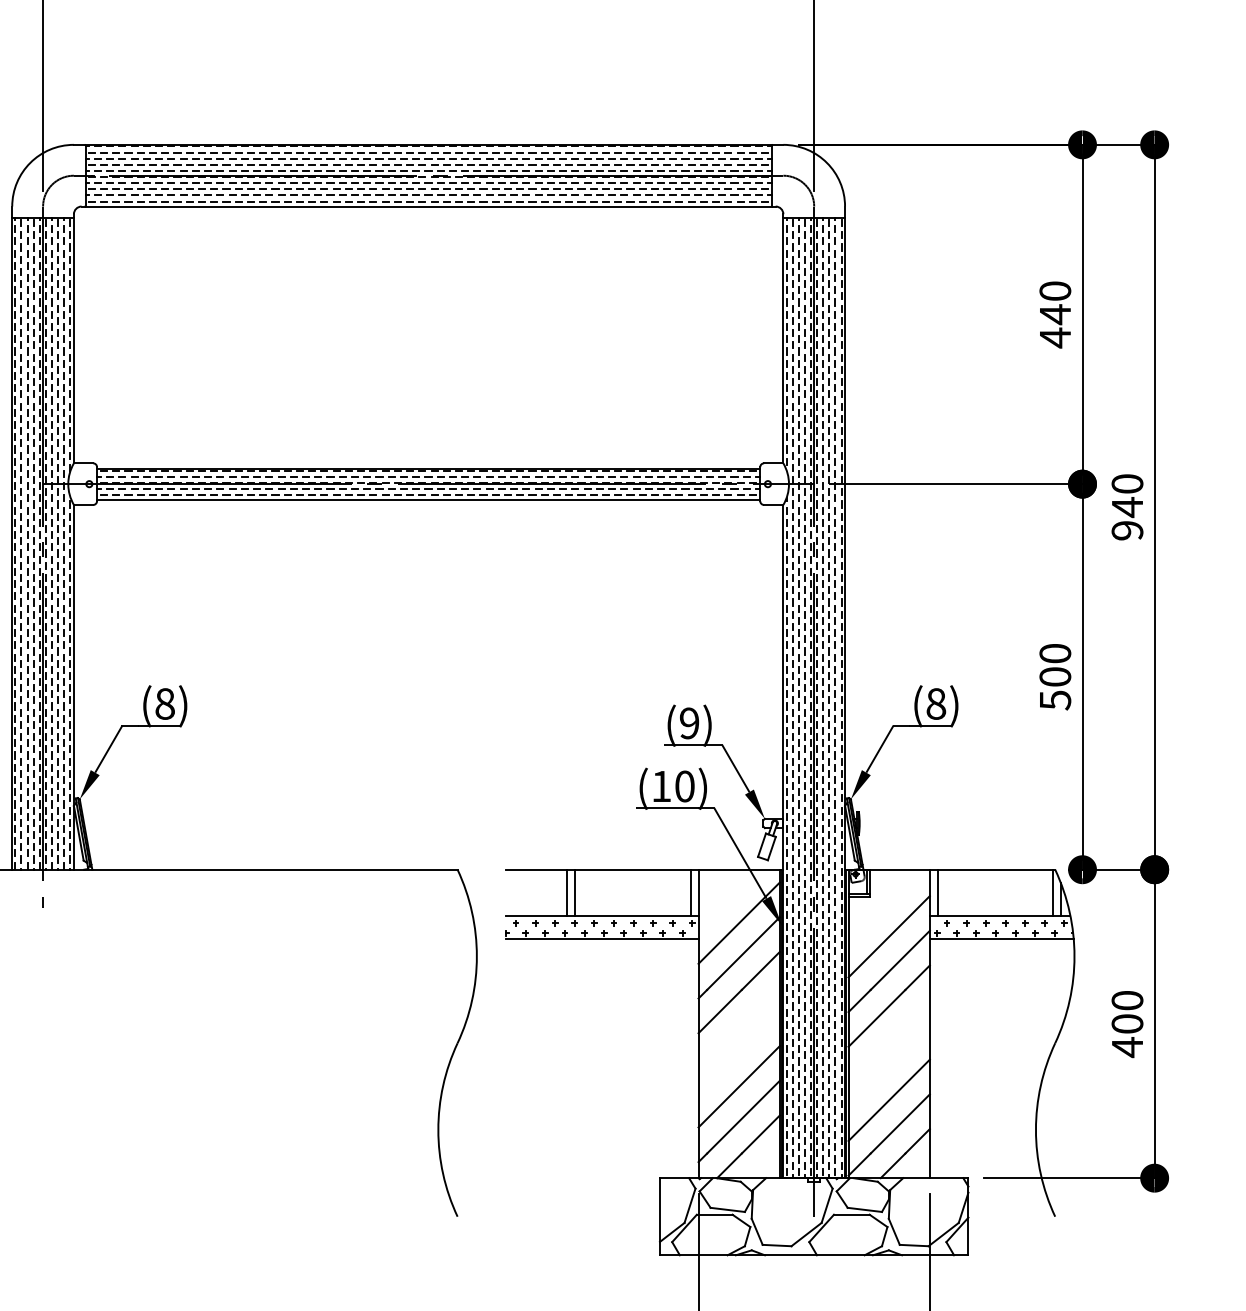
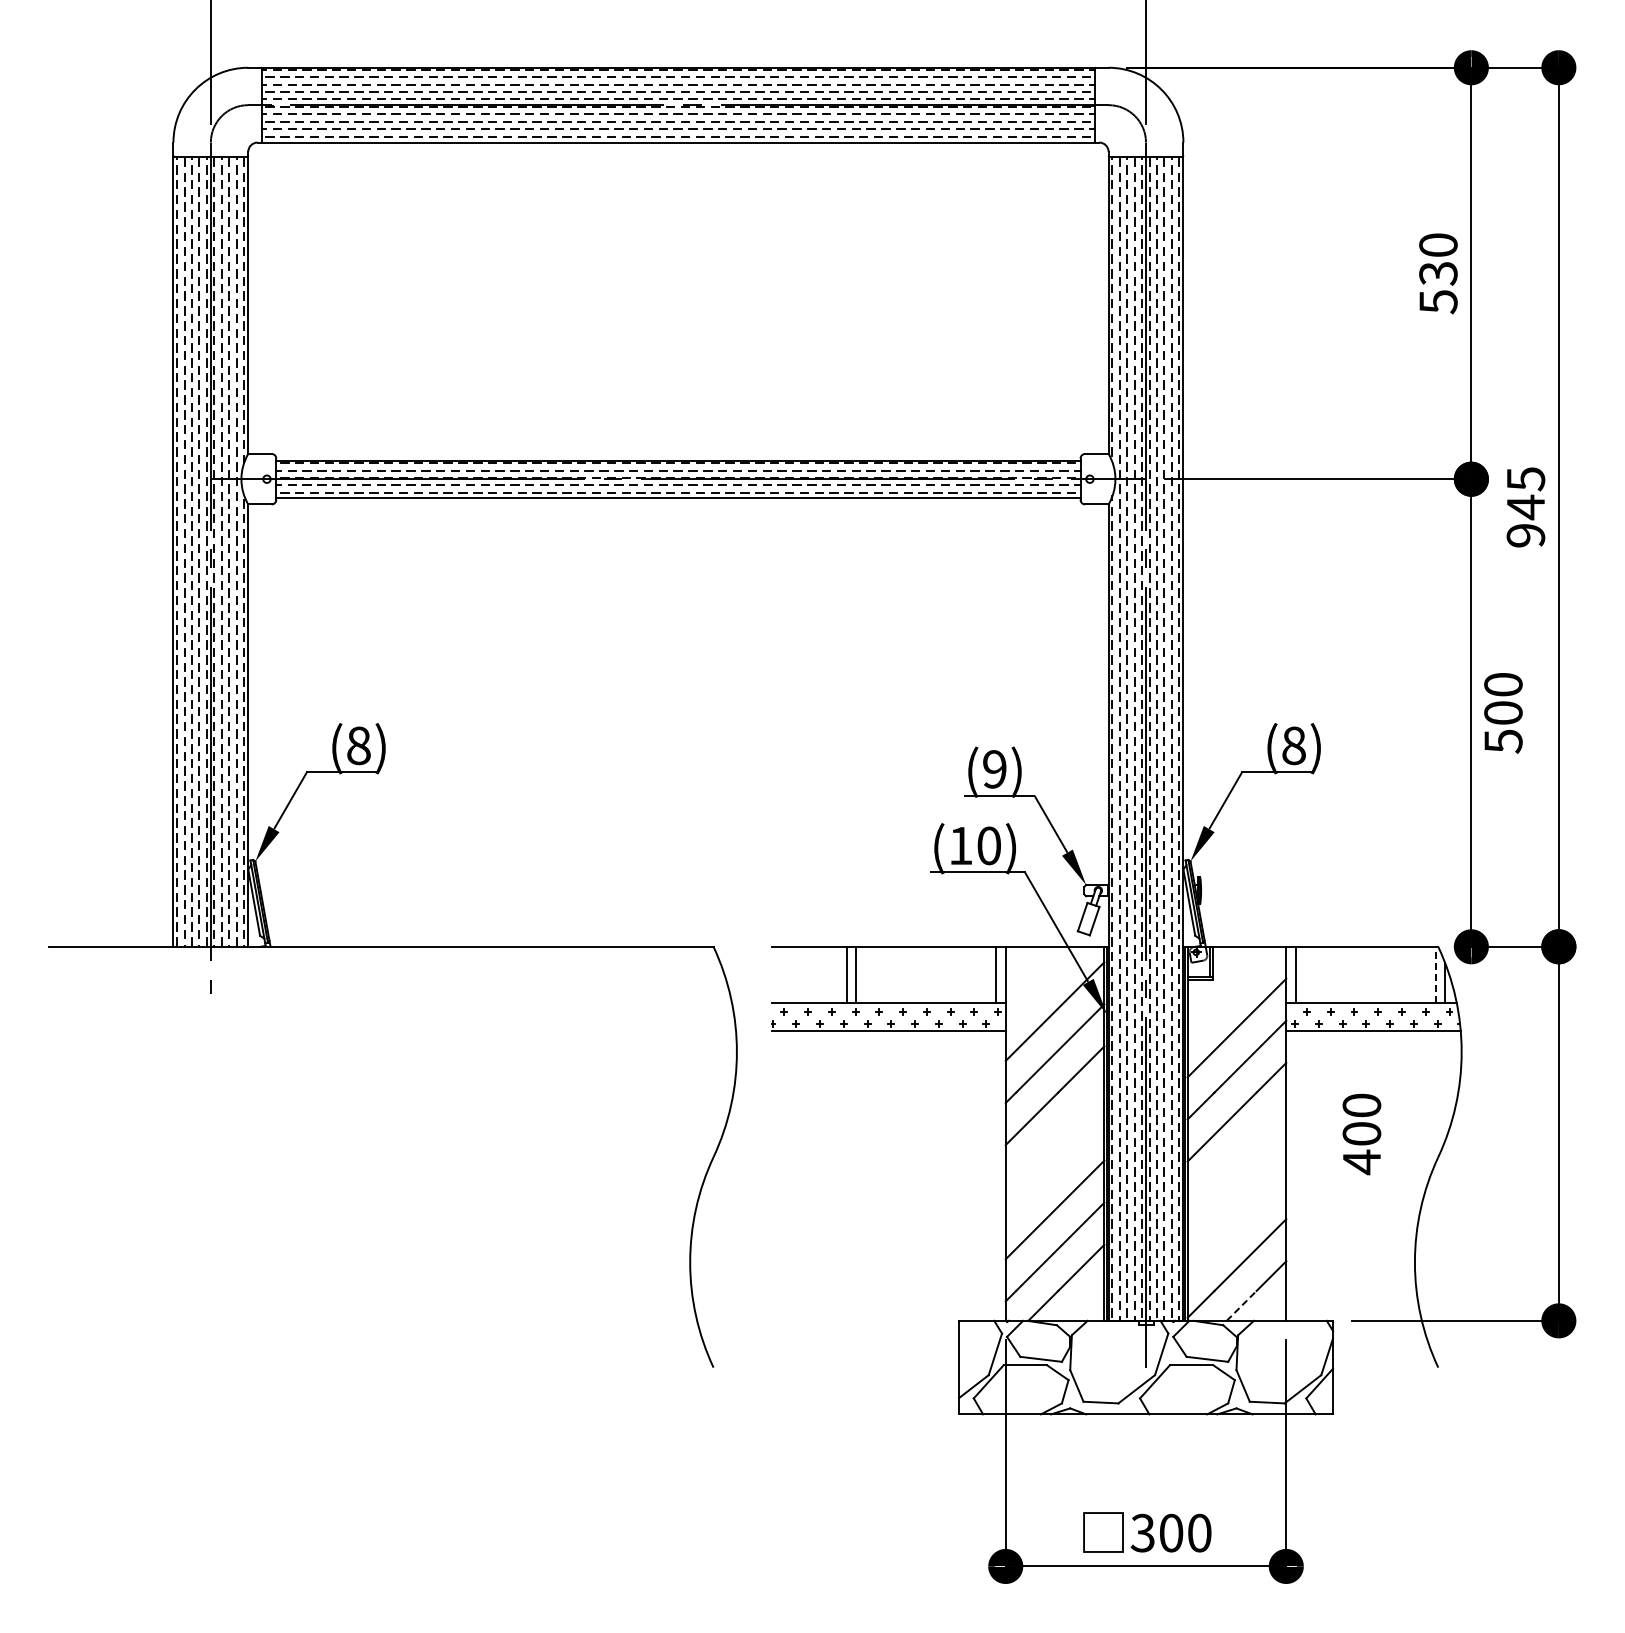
text: (1055, 326) -> (1438, 287), 440 -> 530
text: (1127, 484) -> (1525, 479), 940 -> 945
text: (1055, 677) -> (1503, 713), moved
line: (1052, 892) -> (1435, 974), solid -> dashed
text: (1127, 1024) -> (1361, 1134), moved
line: (888, 1100) -> (1236, 1226), removed
line: (893, 1165) -> (1242, 1305), solid -> dashed

